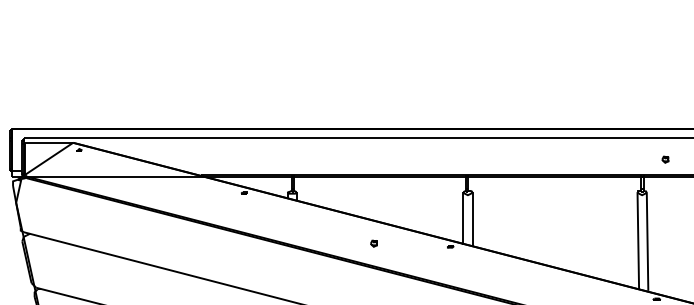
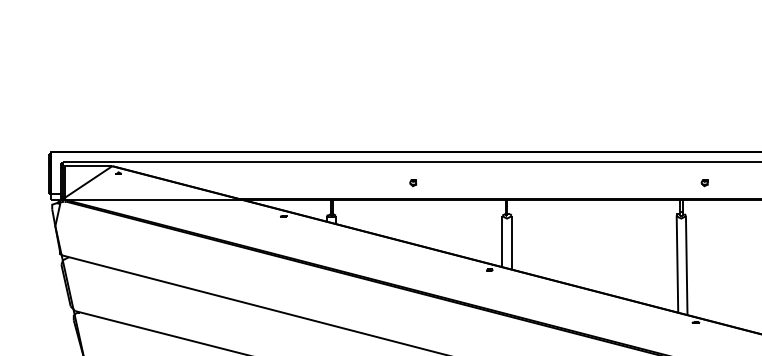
part: (374, 244) -> (413, 183), moved

